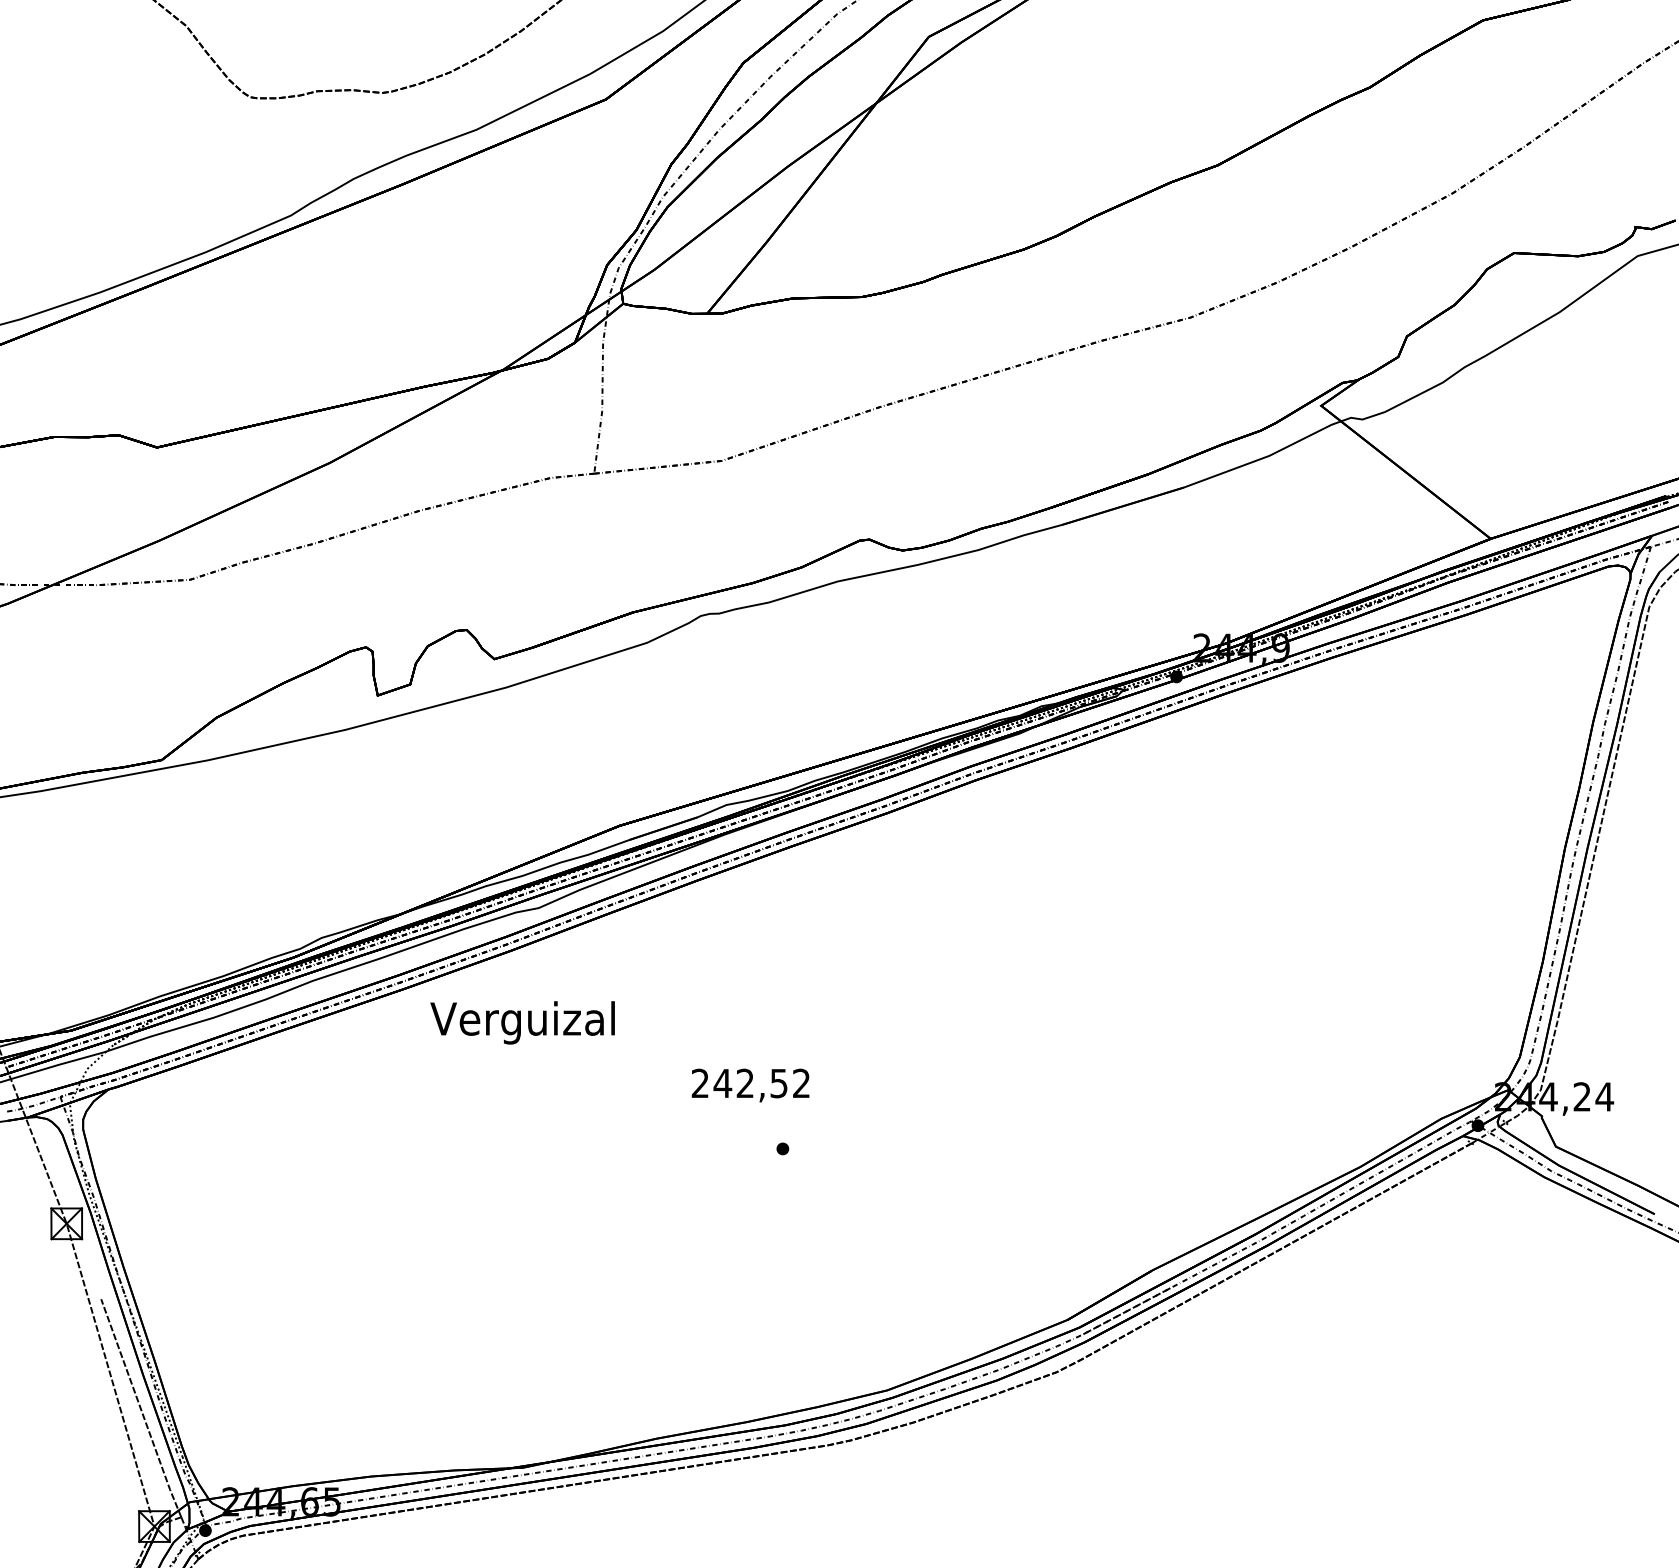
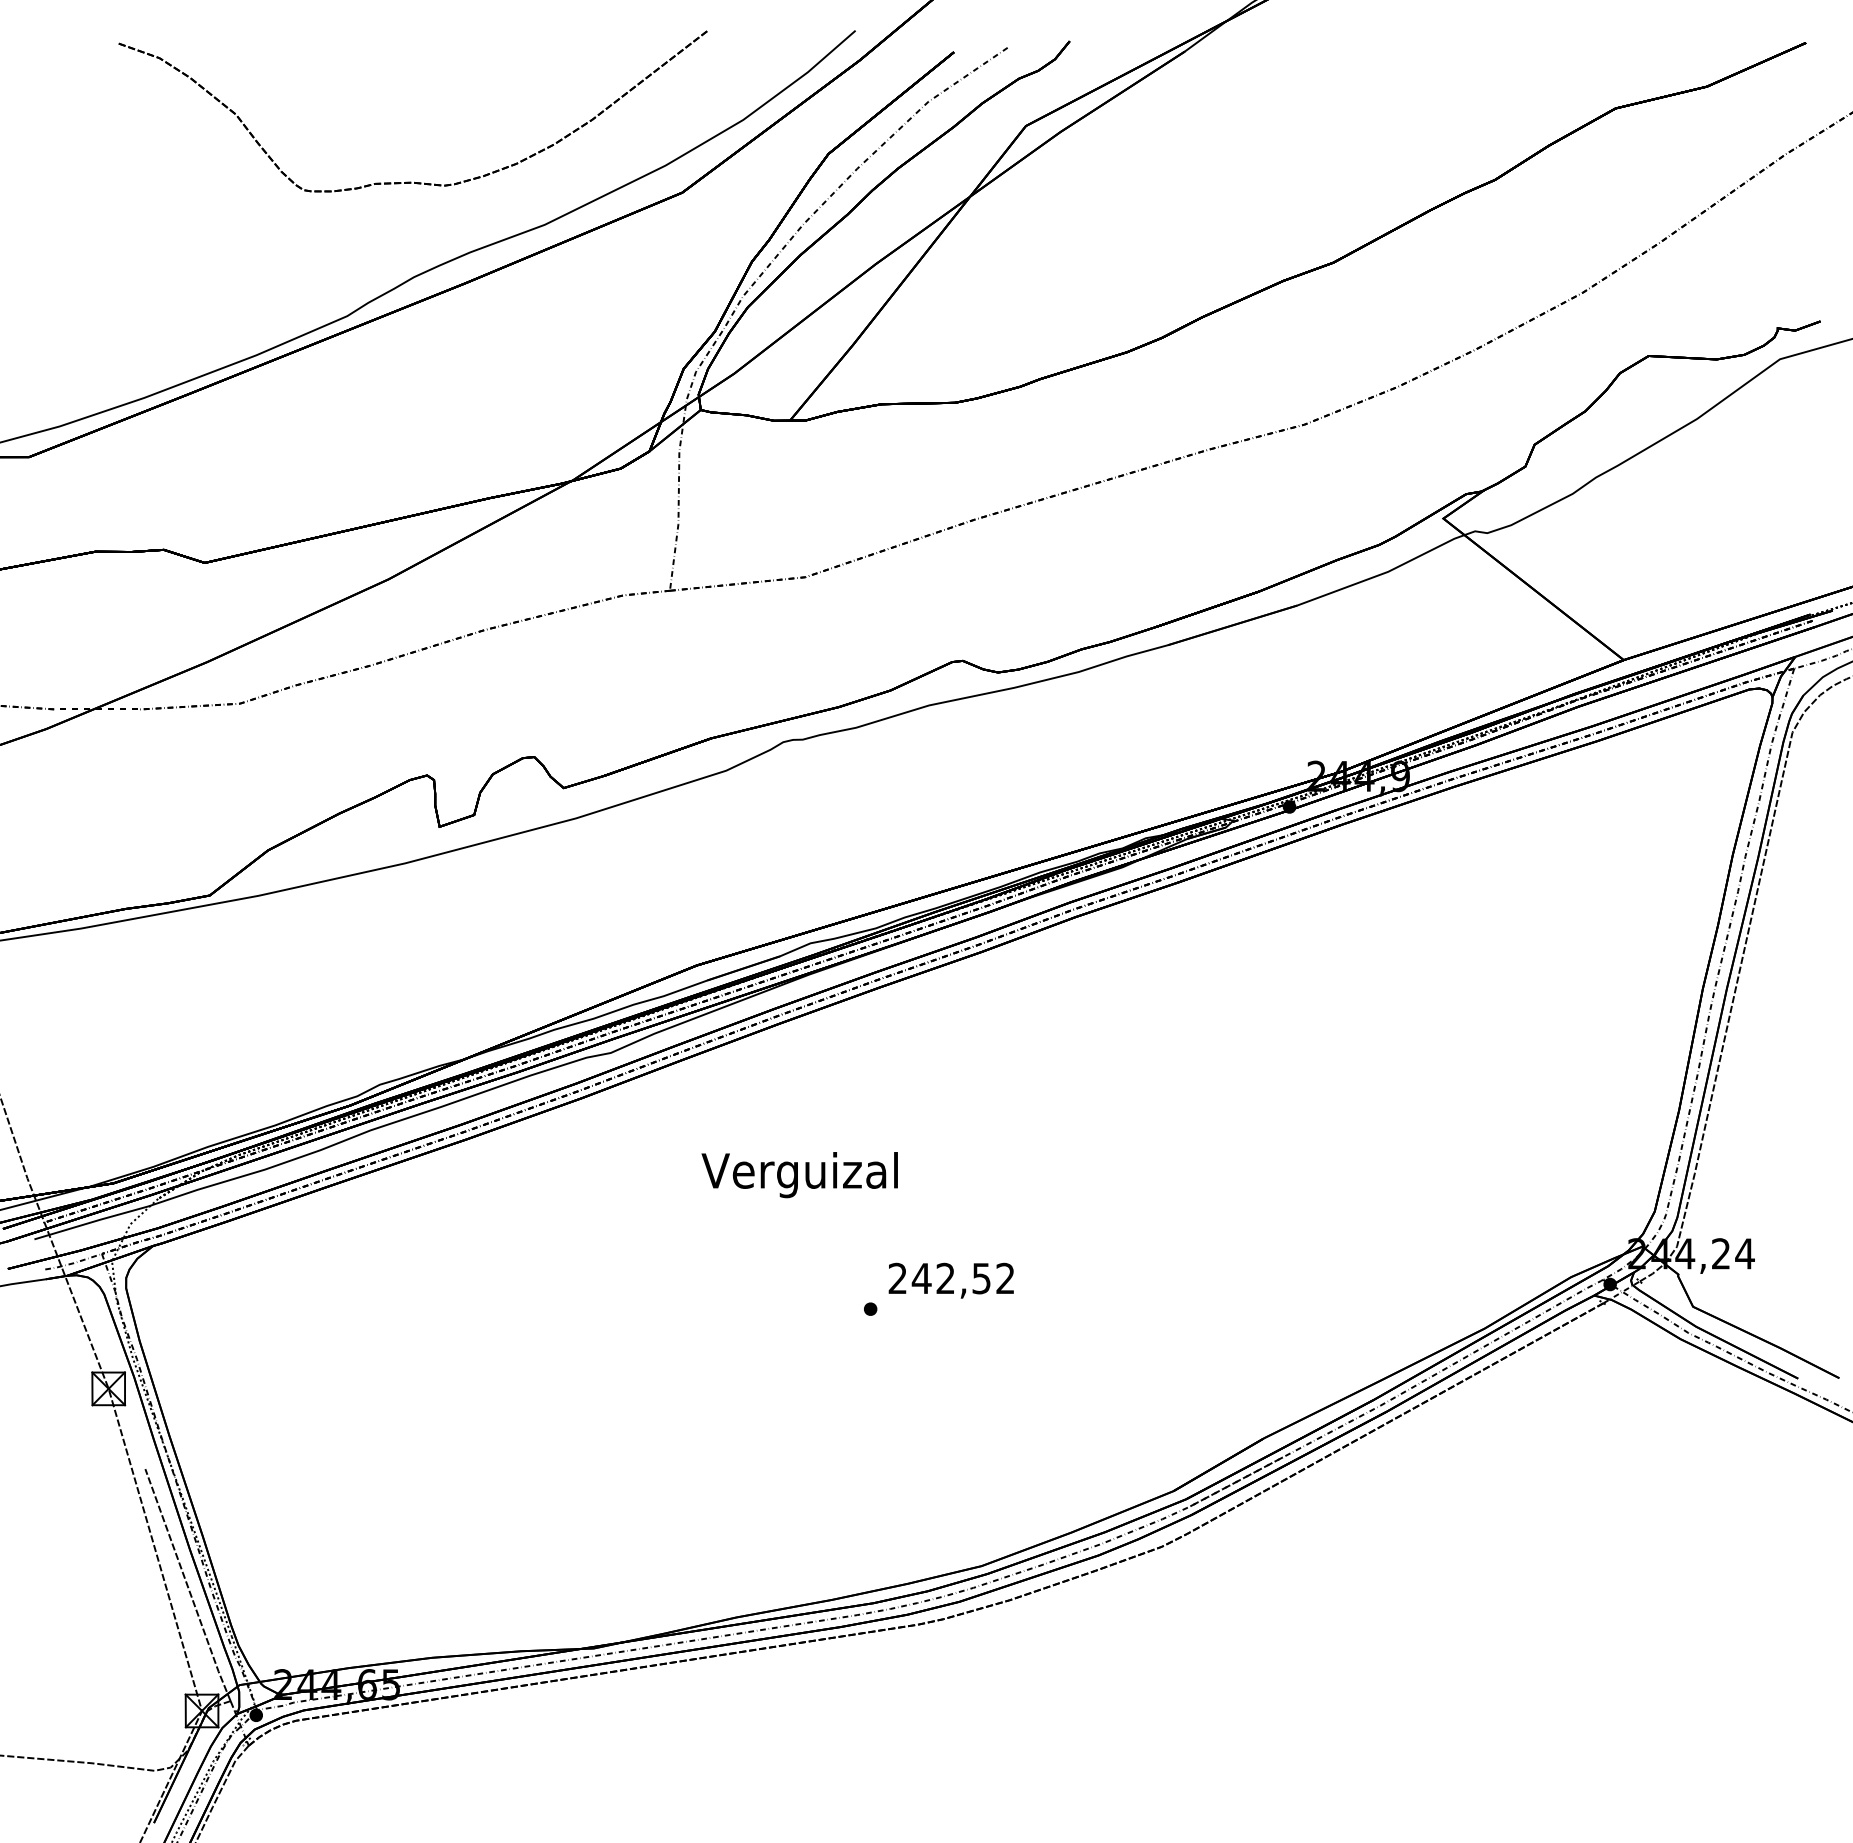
text: (522, 1023) -> (799, 1175), moved
text: (749, 1085) -> (950, 1280), moved

